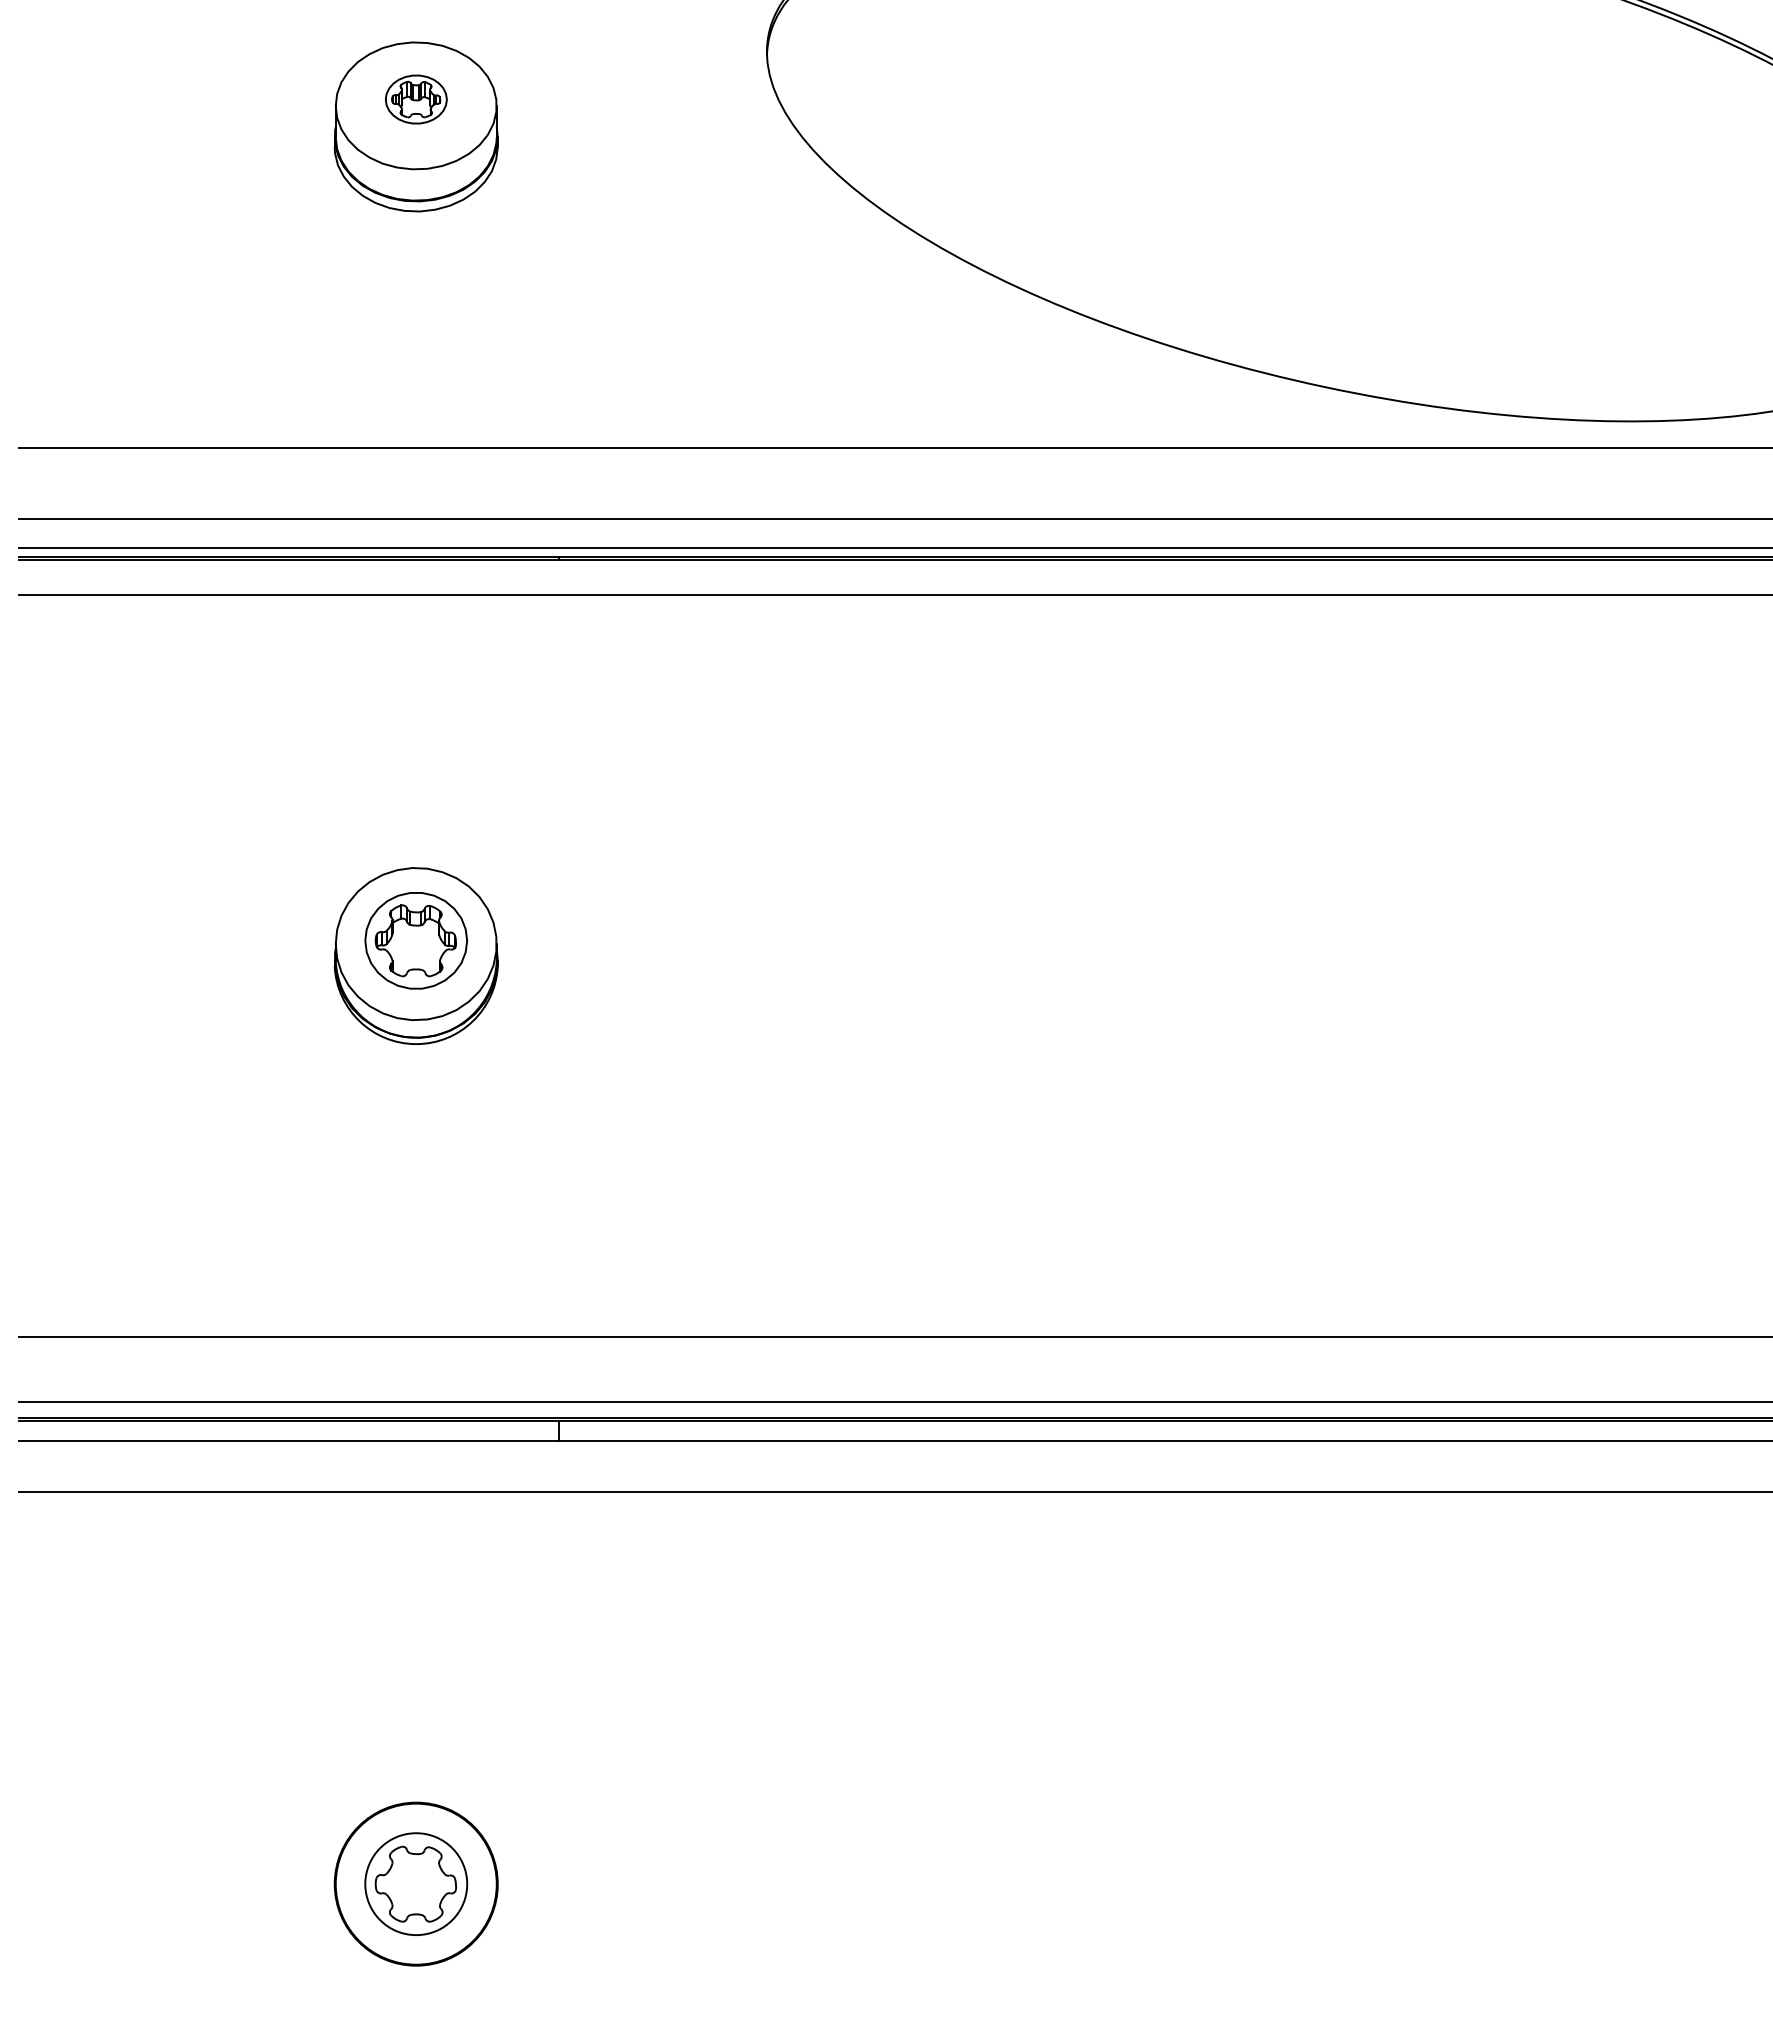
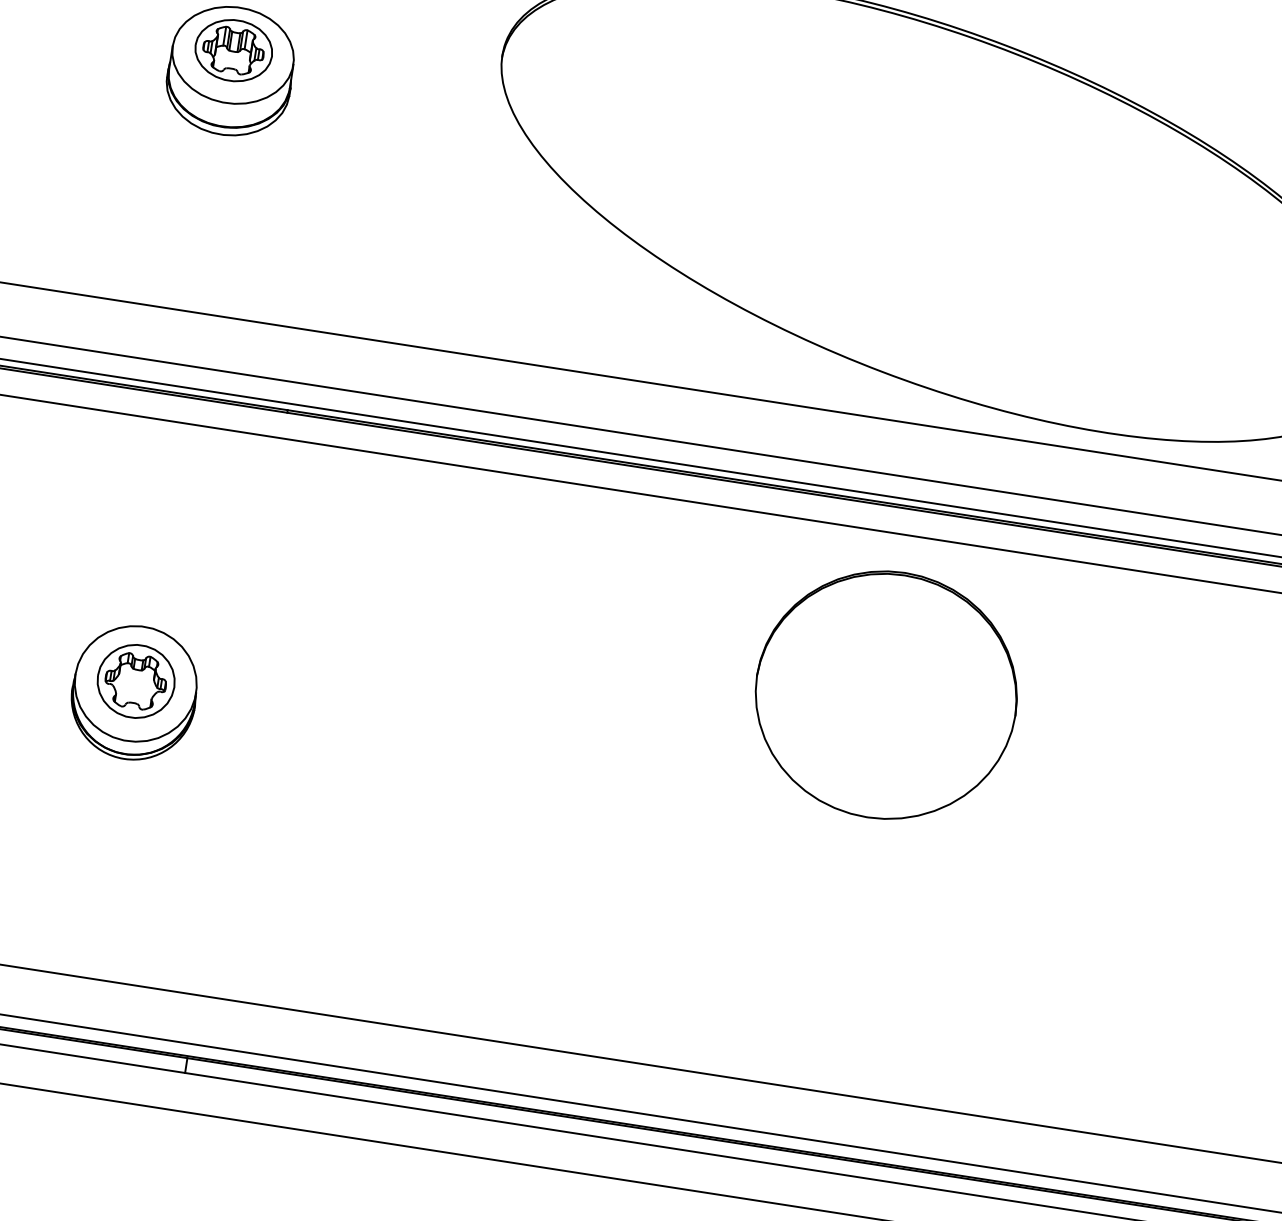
part: (416, 99) -> (234, 50), size x1.67
part: (1395, 807) -> (885, 695), added

